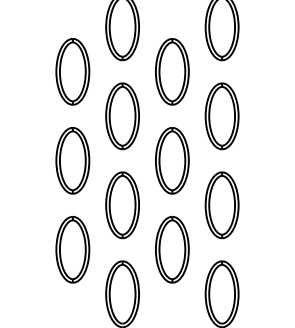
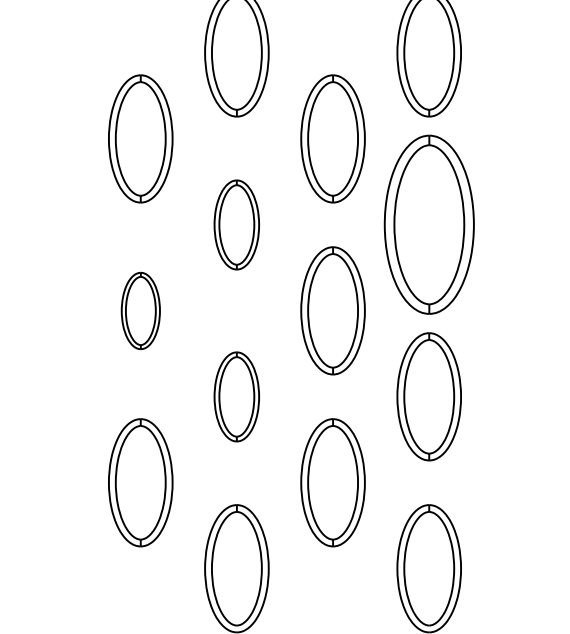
part: (122, 116) -> (236, 225), size x0.7
part: (221, 116) -> (427, 225), size x1.4
part: (72, 160) -> (140, 310), size x0.6
part: (122, 205) -> (236, 397), size x0.7

